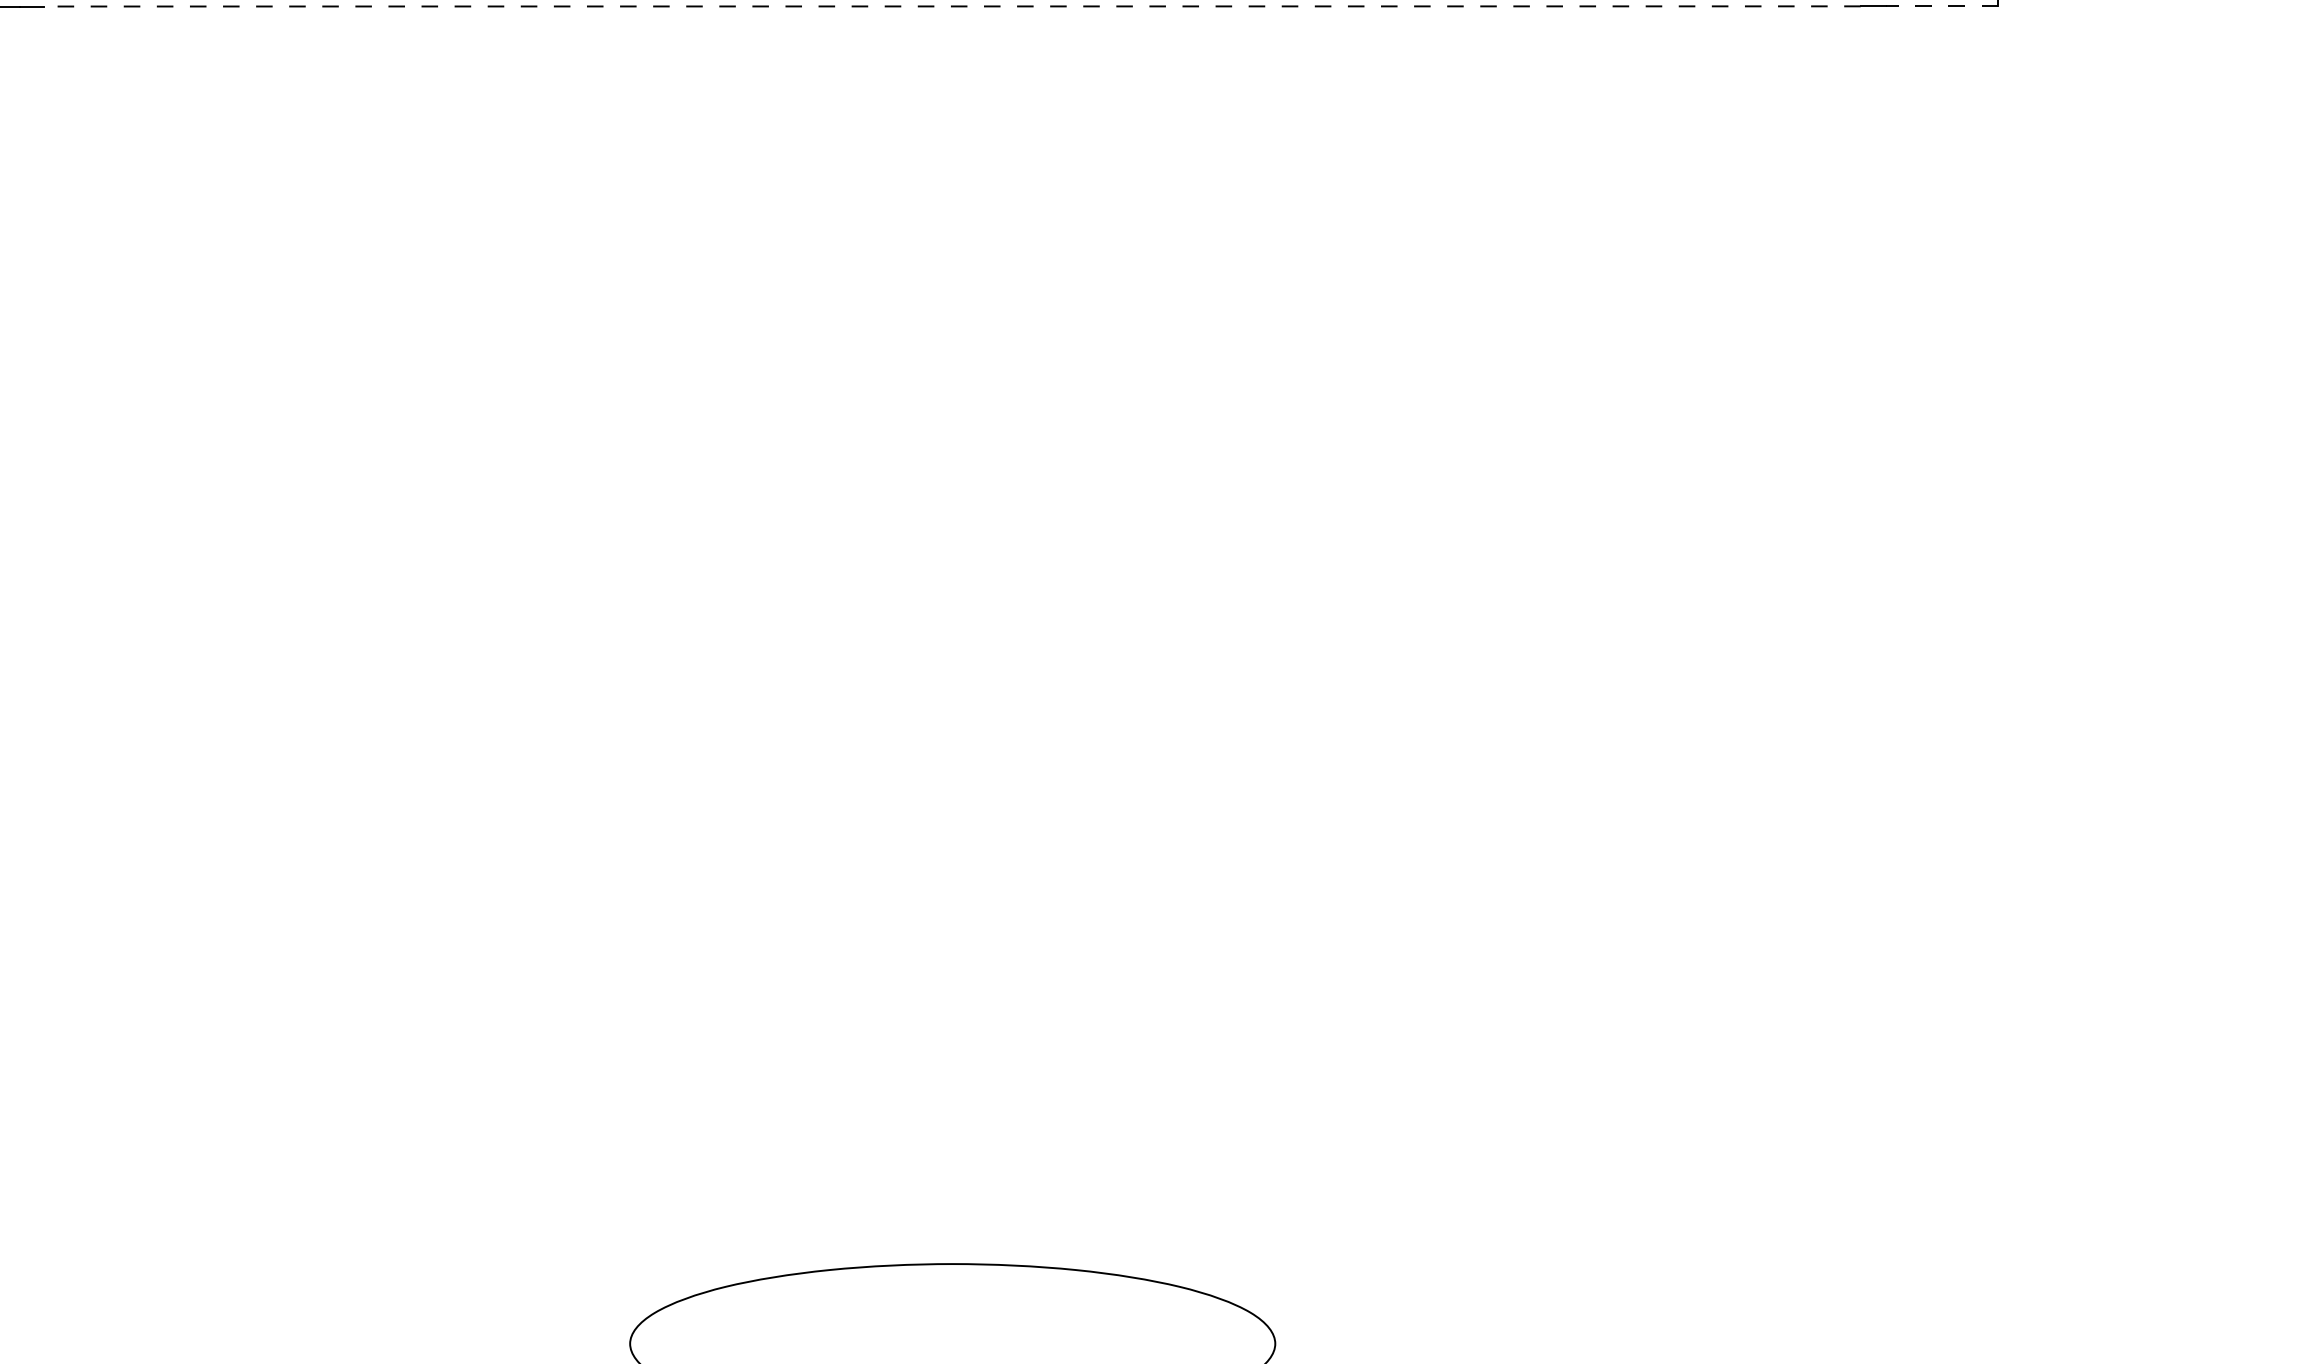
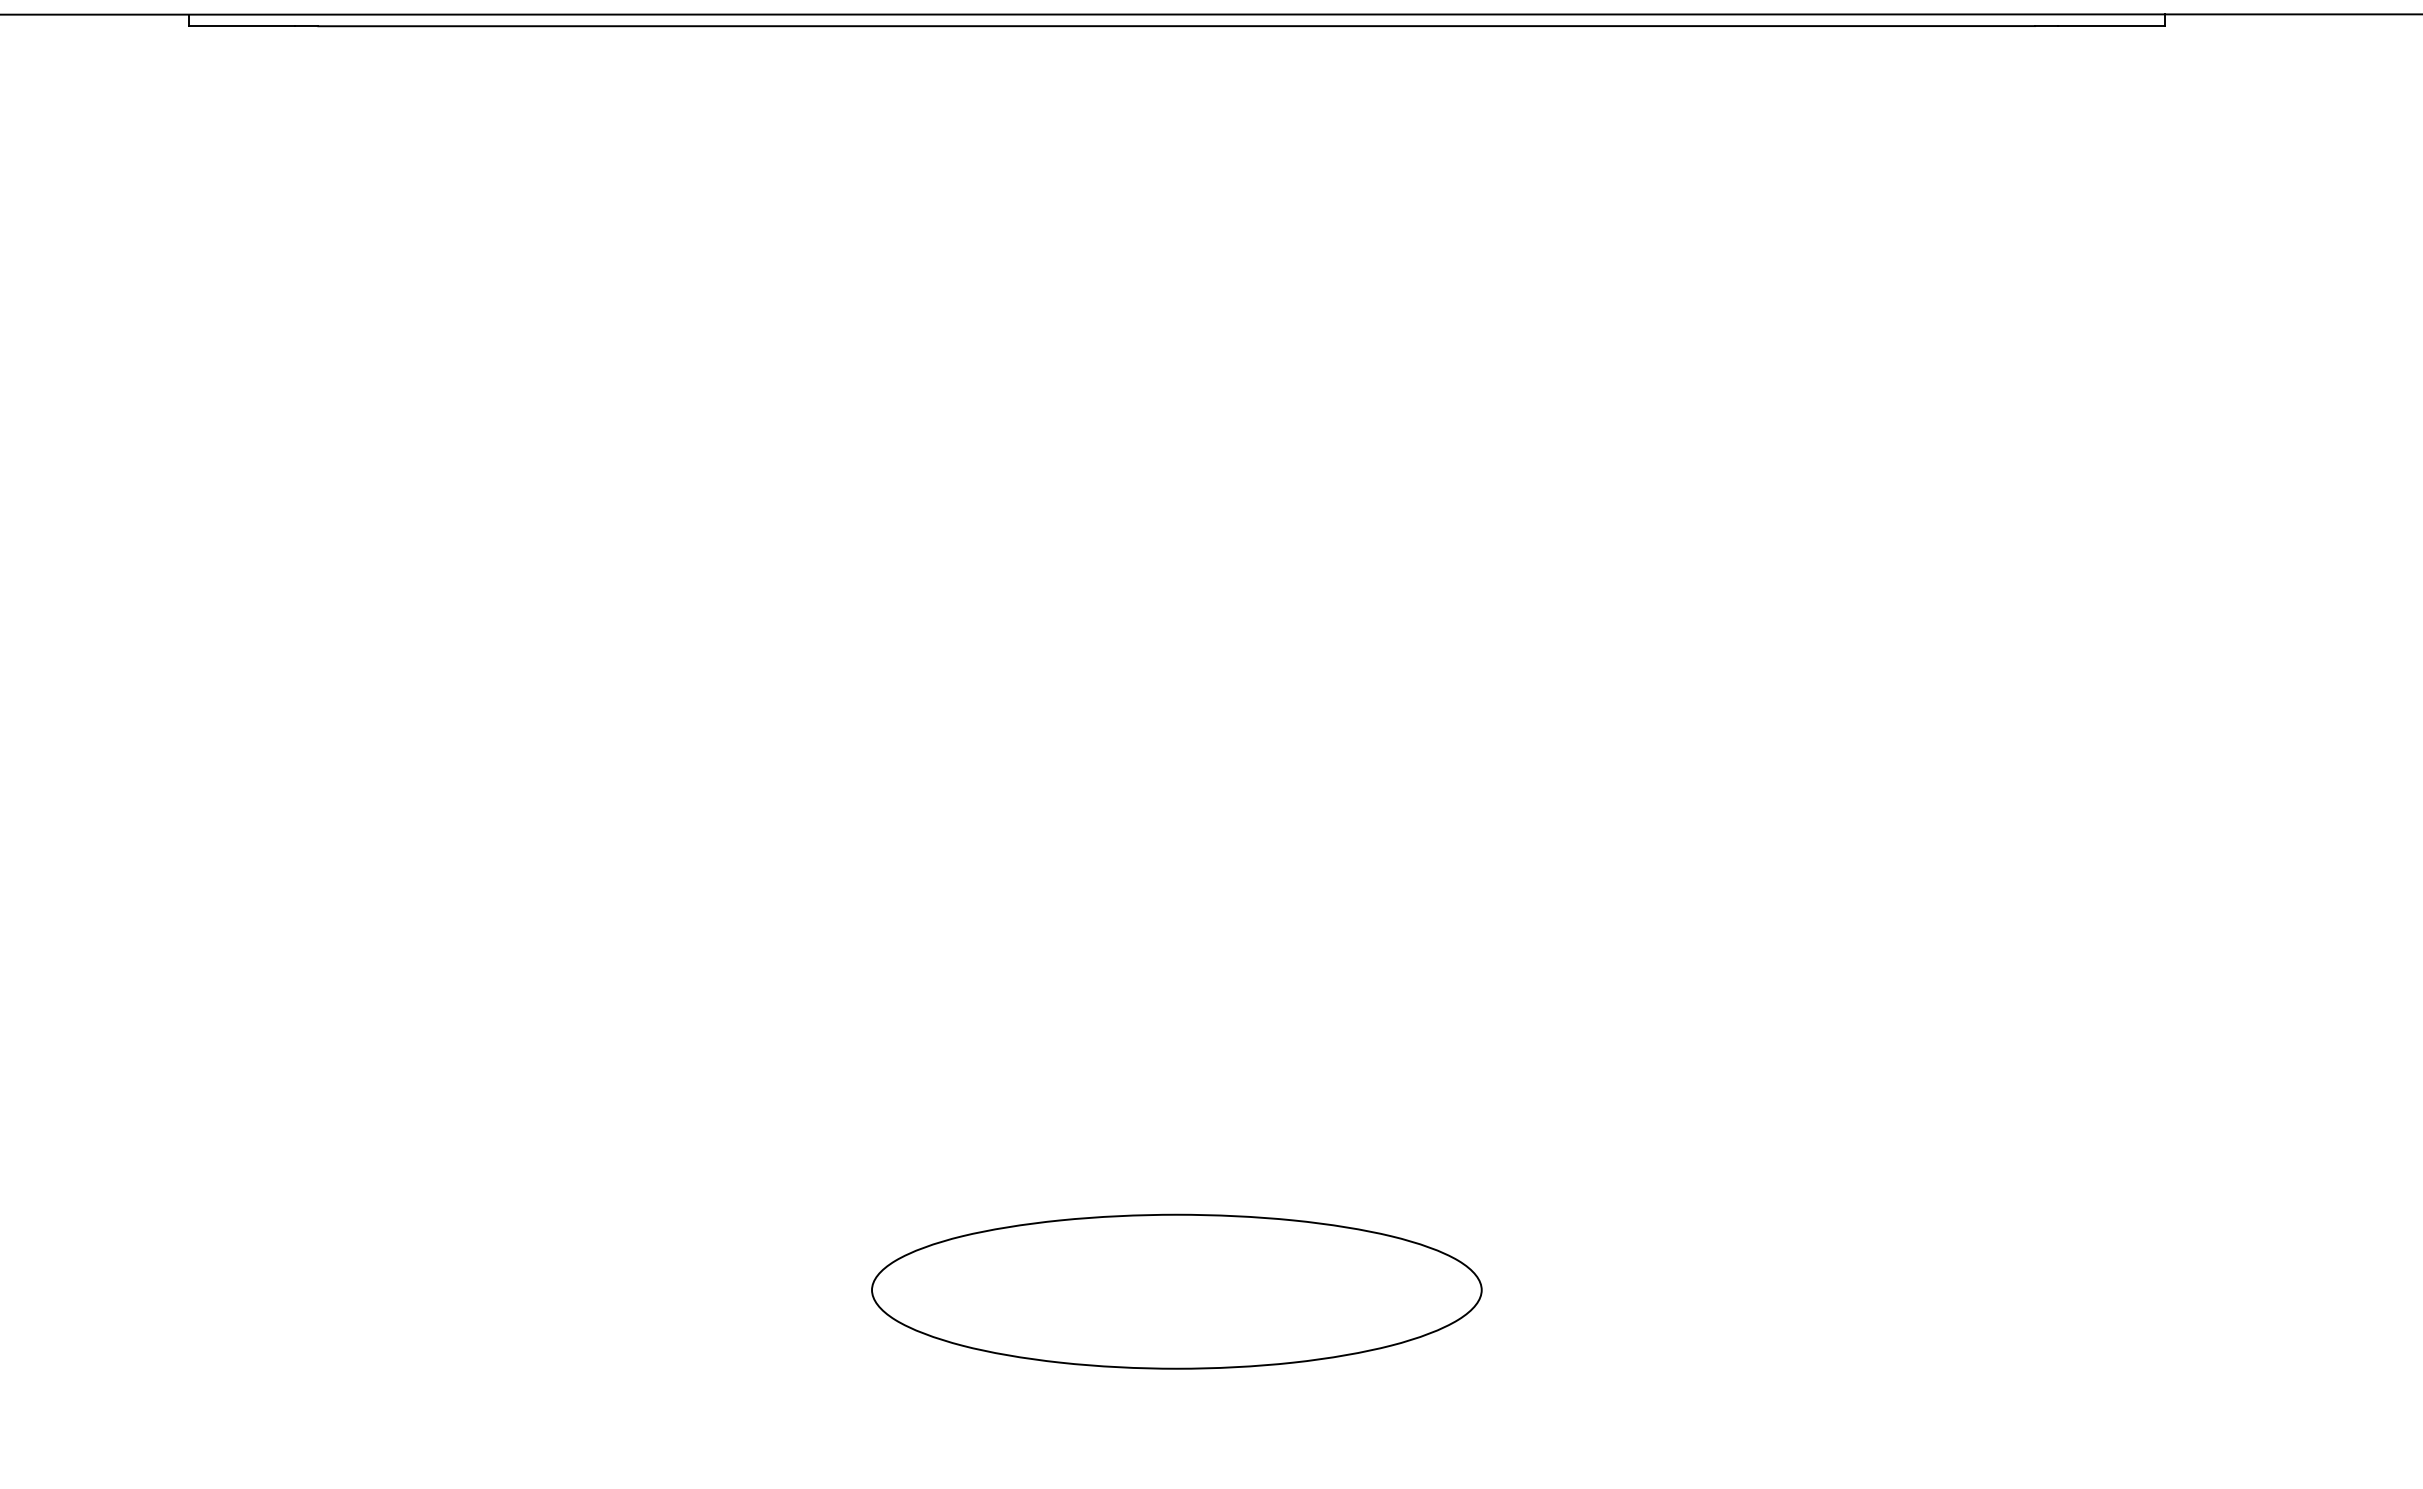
line: (952, 6) -> (1176, 26), dashed -> solid
line: (1941, 6) -> (2111, 26), dashed -> solid

